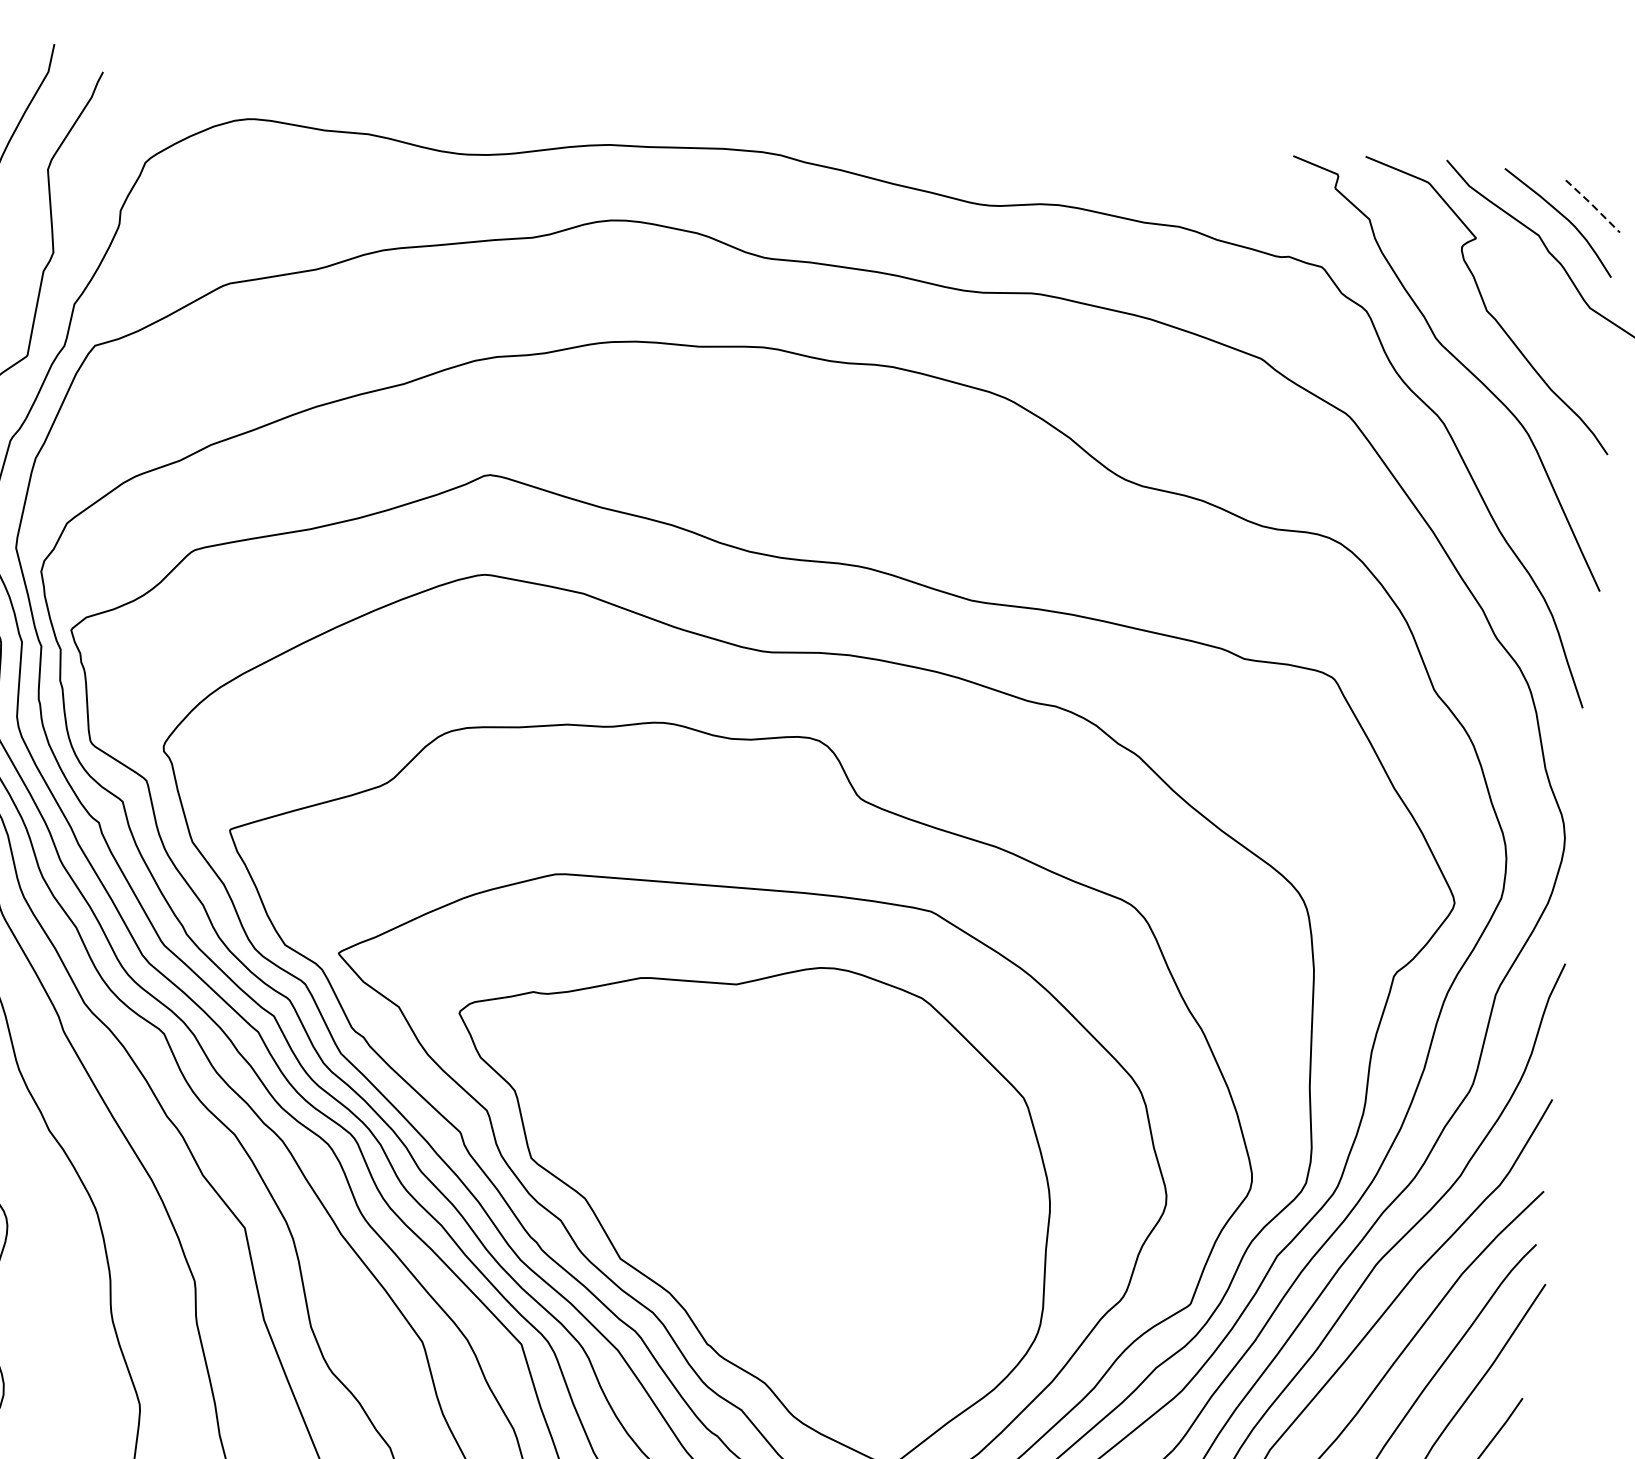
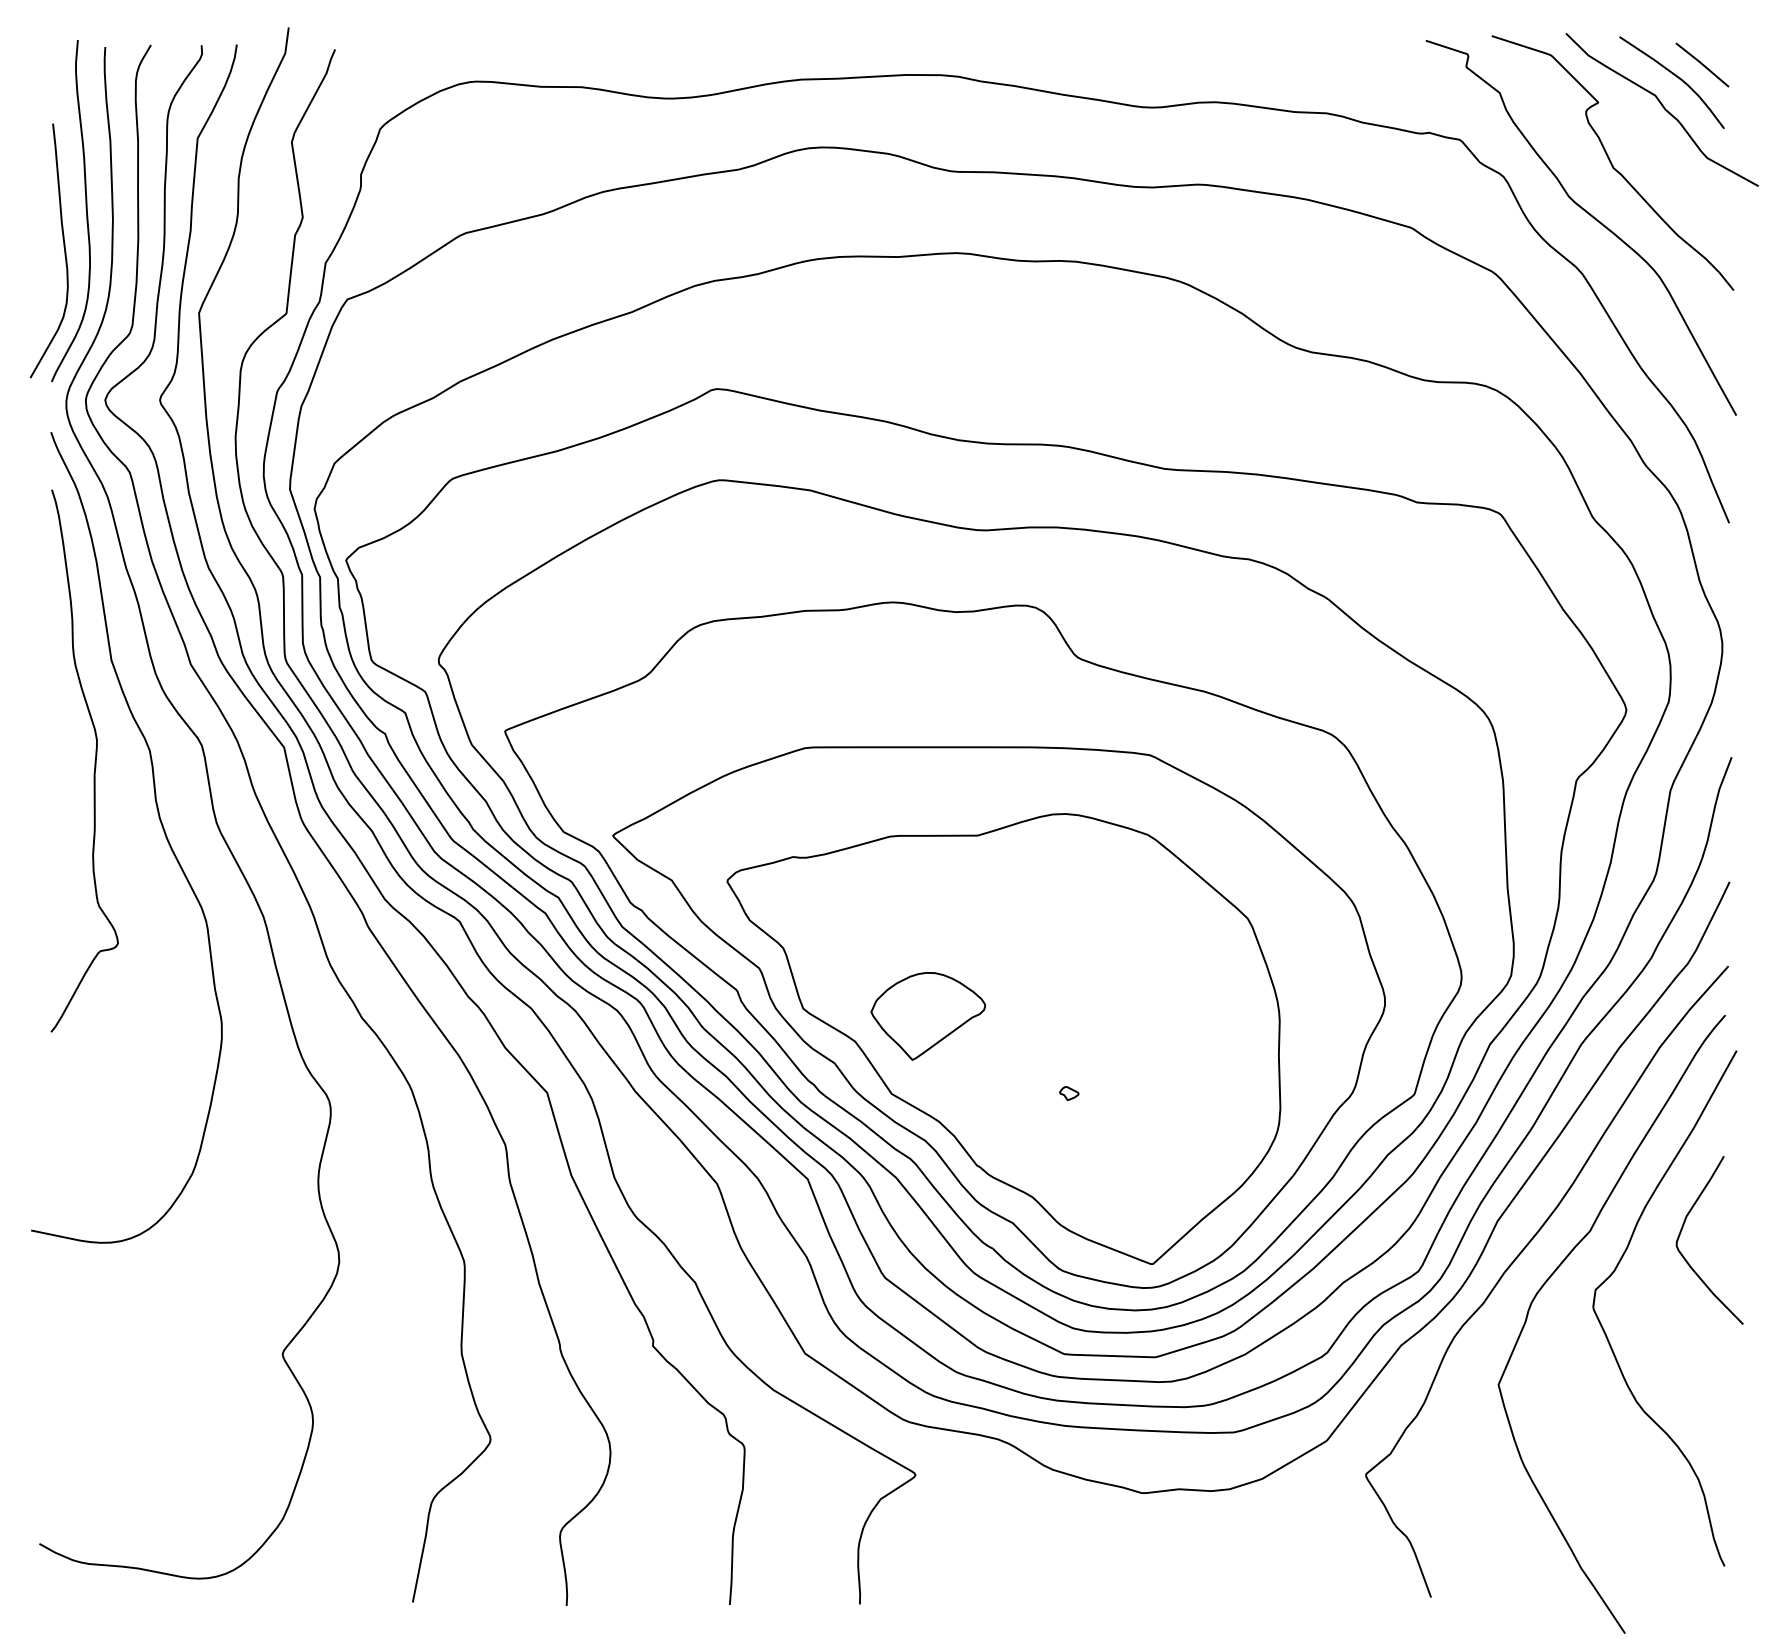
line: (1592, 205) -> (1702, 64), dashed -> solid
part: (667, 1177) -> (928, 1016), added
part: (814, 1273) -> (1069, 1093), added

